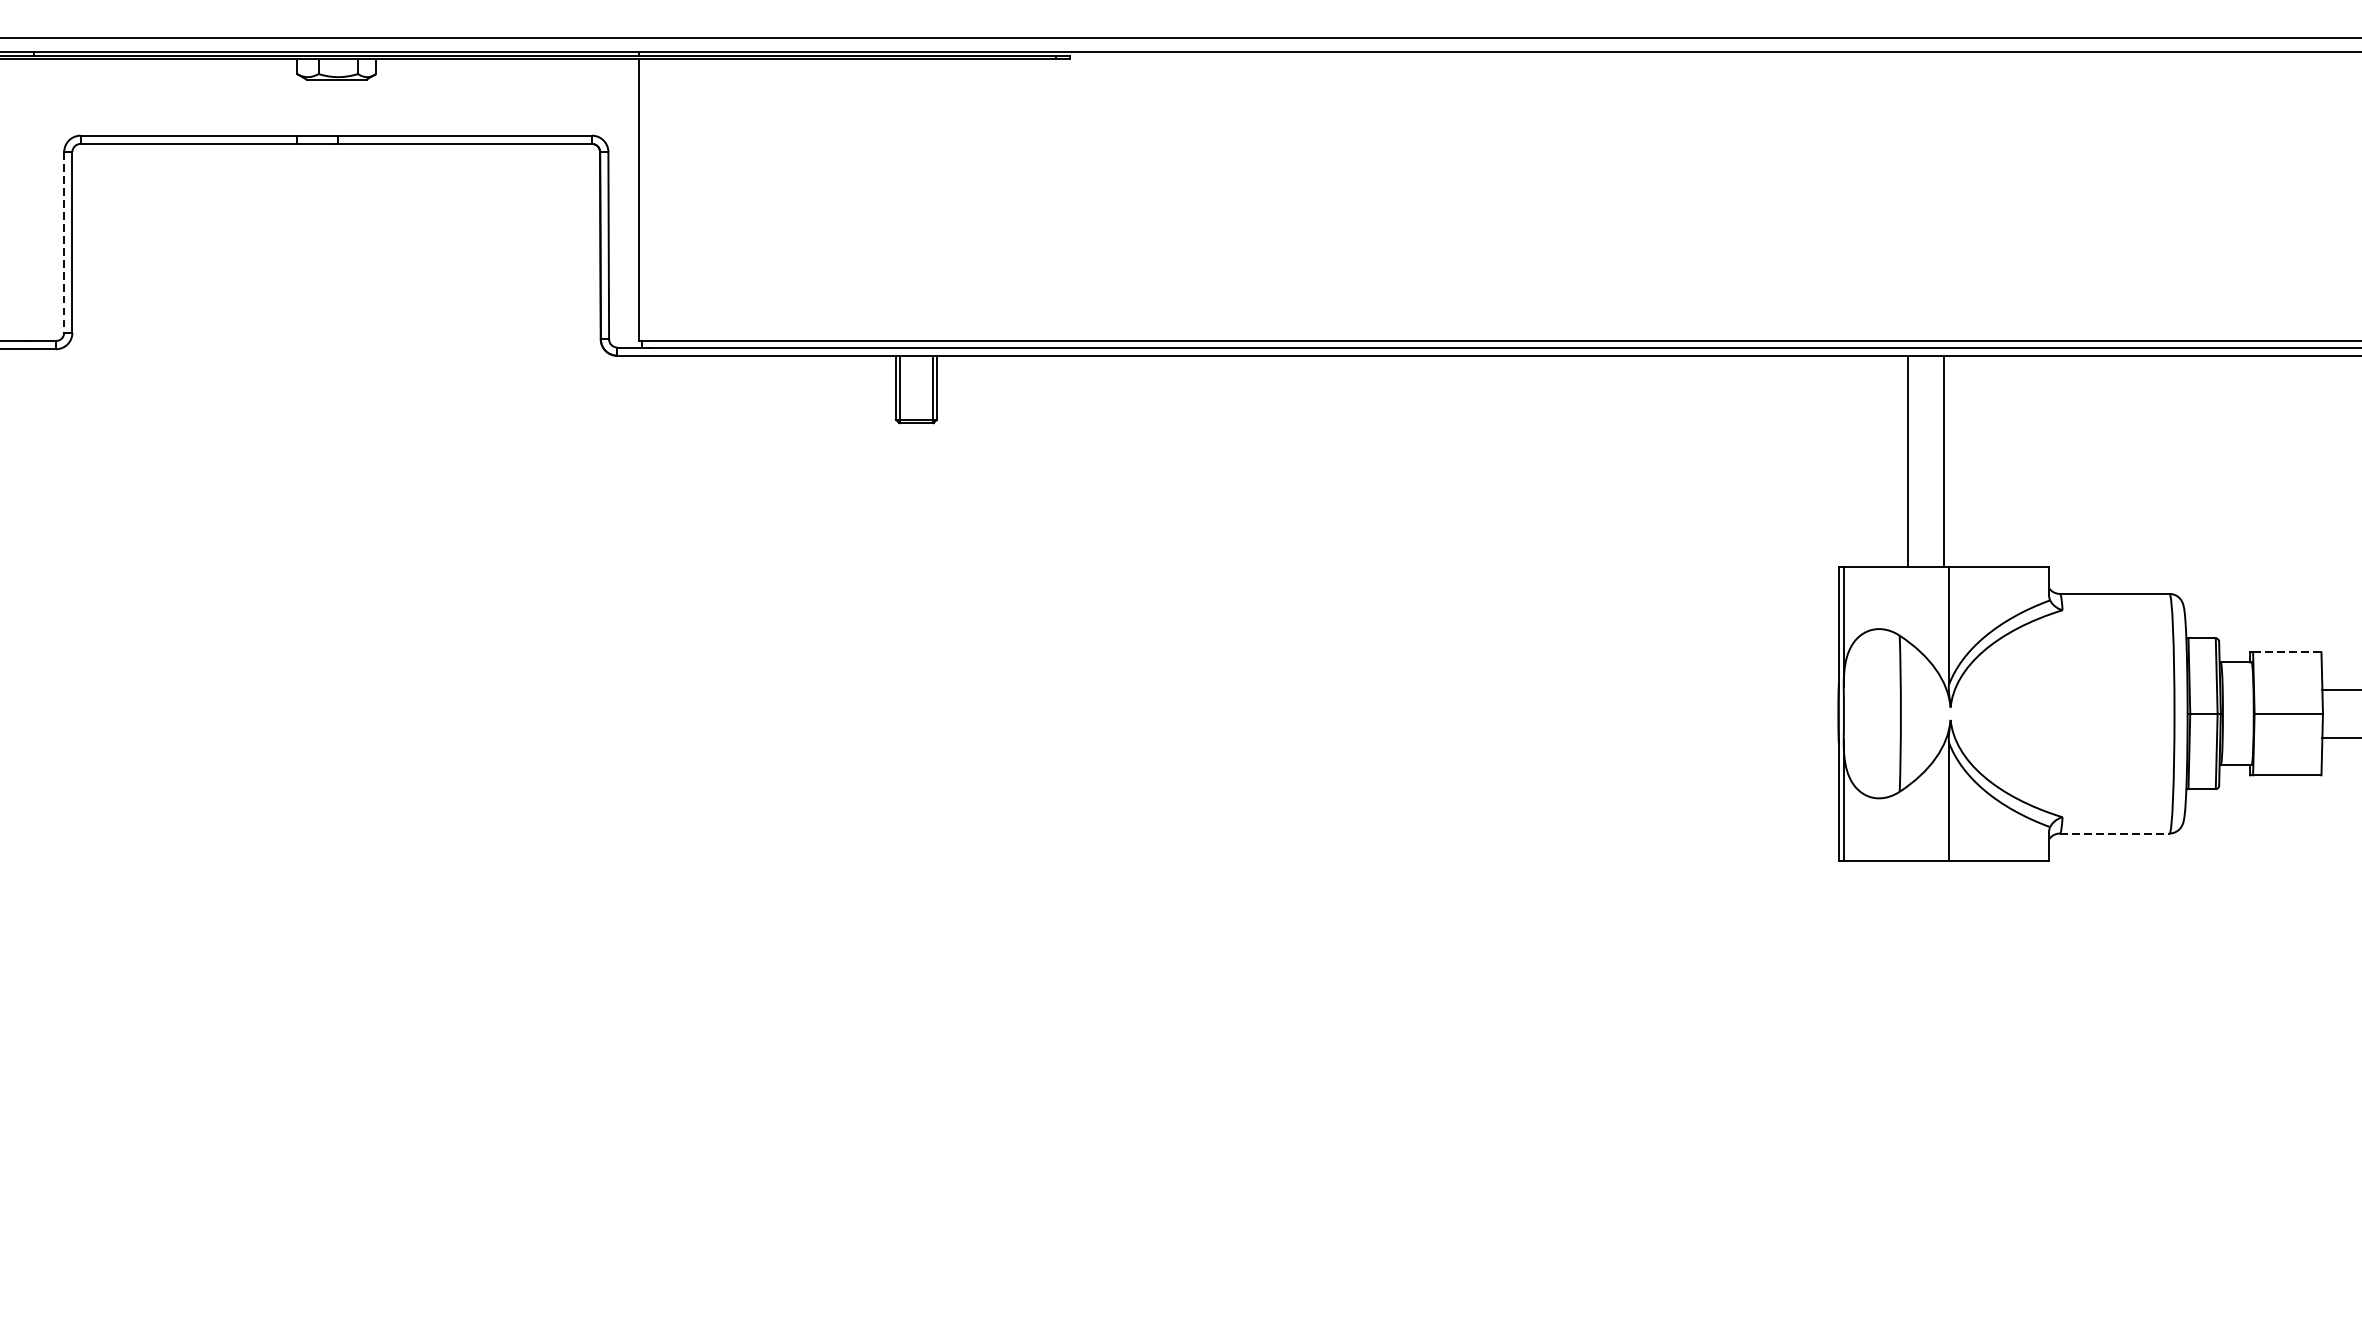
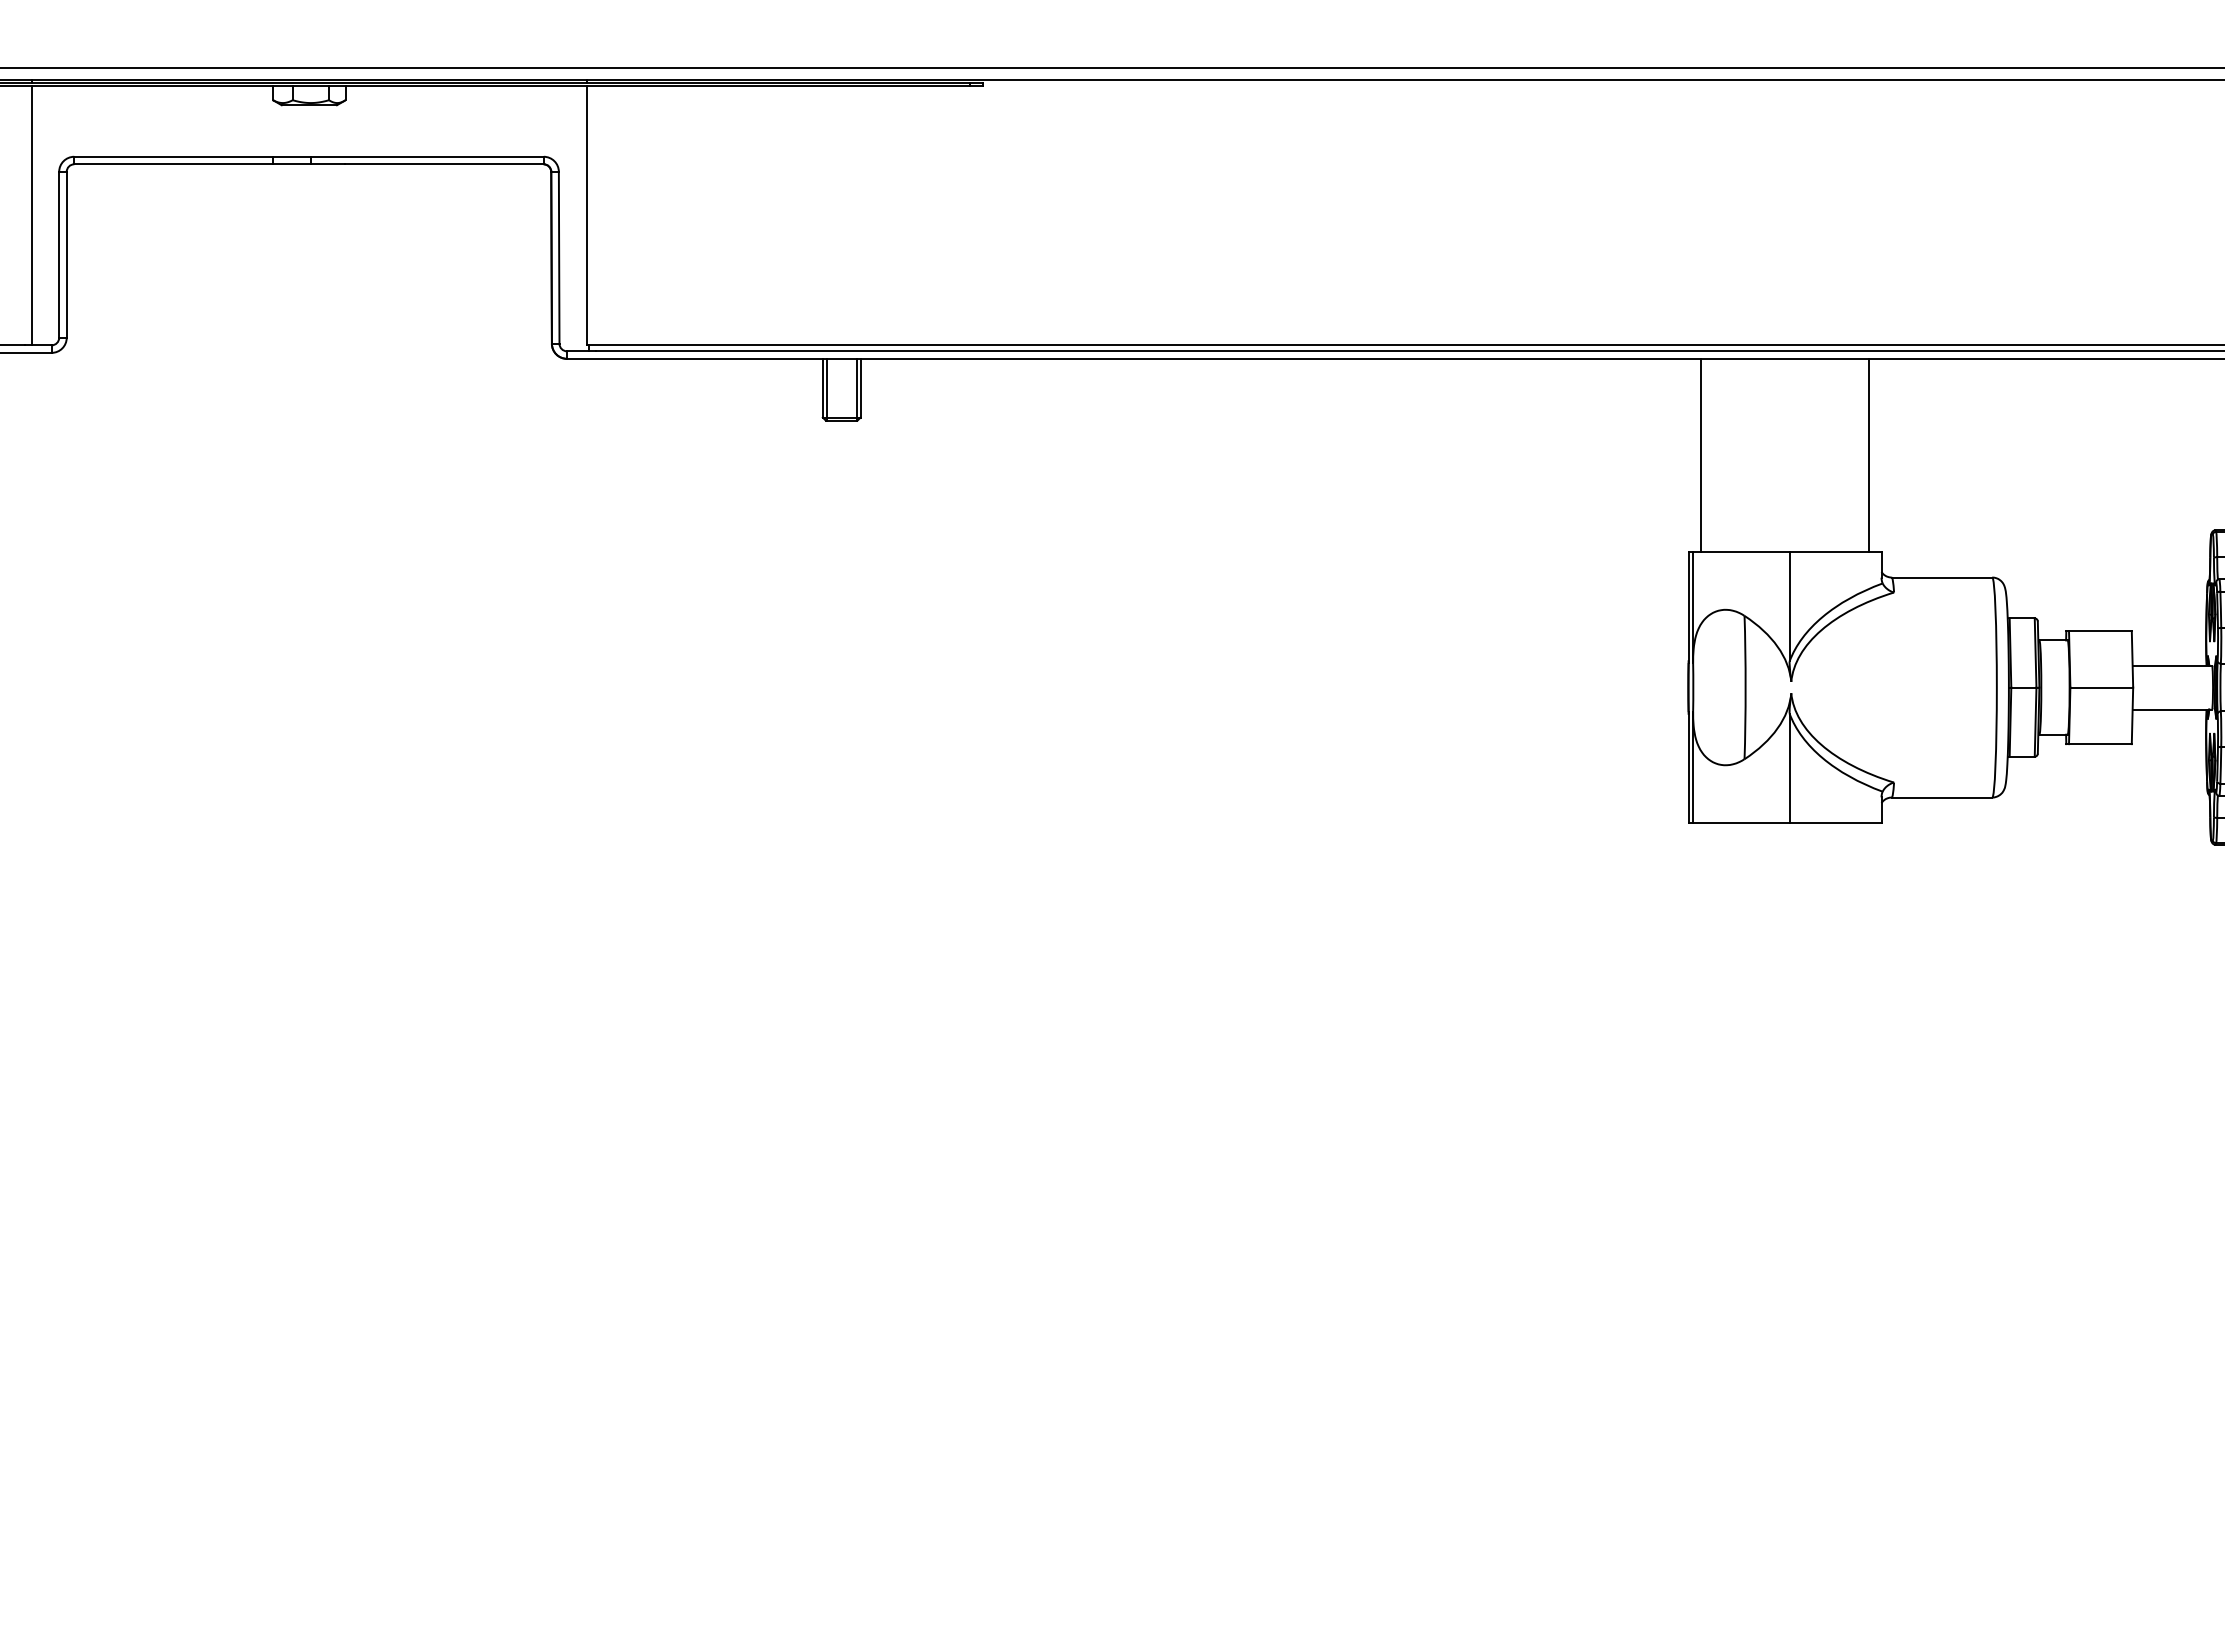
line: (34, 199) -> (31, 215), added
line: (64, 242) -> (59, 254), dashed -> solid
line: (1908, 461) -> (1701, 455), moved
line: (1943, 461) -> (1868, 455), moved
line: (2287, 652) -> (2100, 631), dashed -> solid
line: (2115, 833) -> (1942, 797), dashed -> solid

